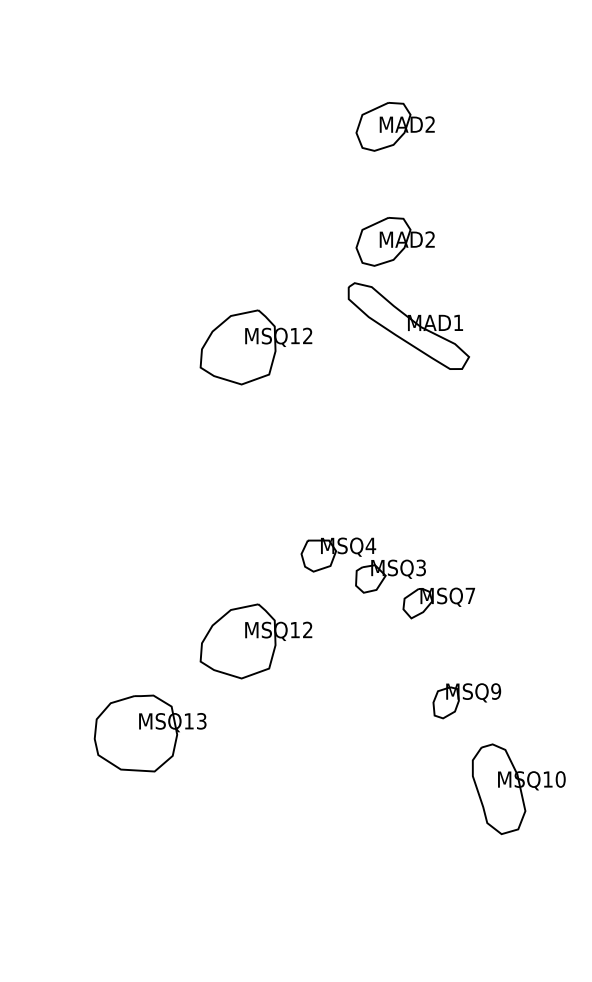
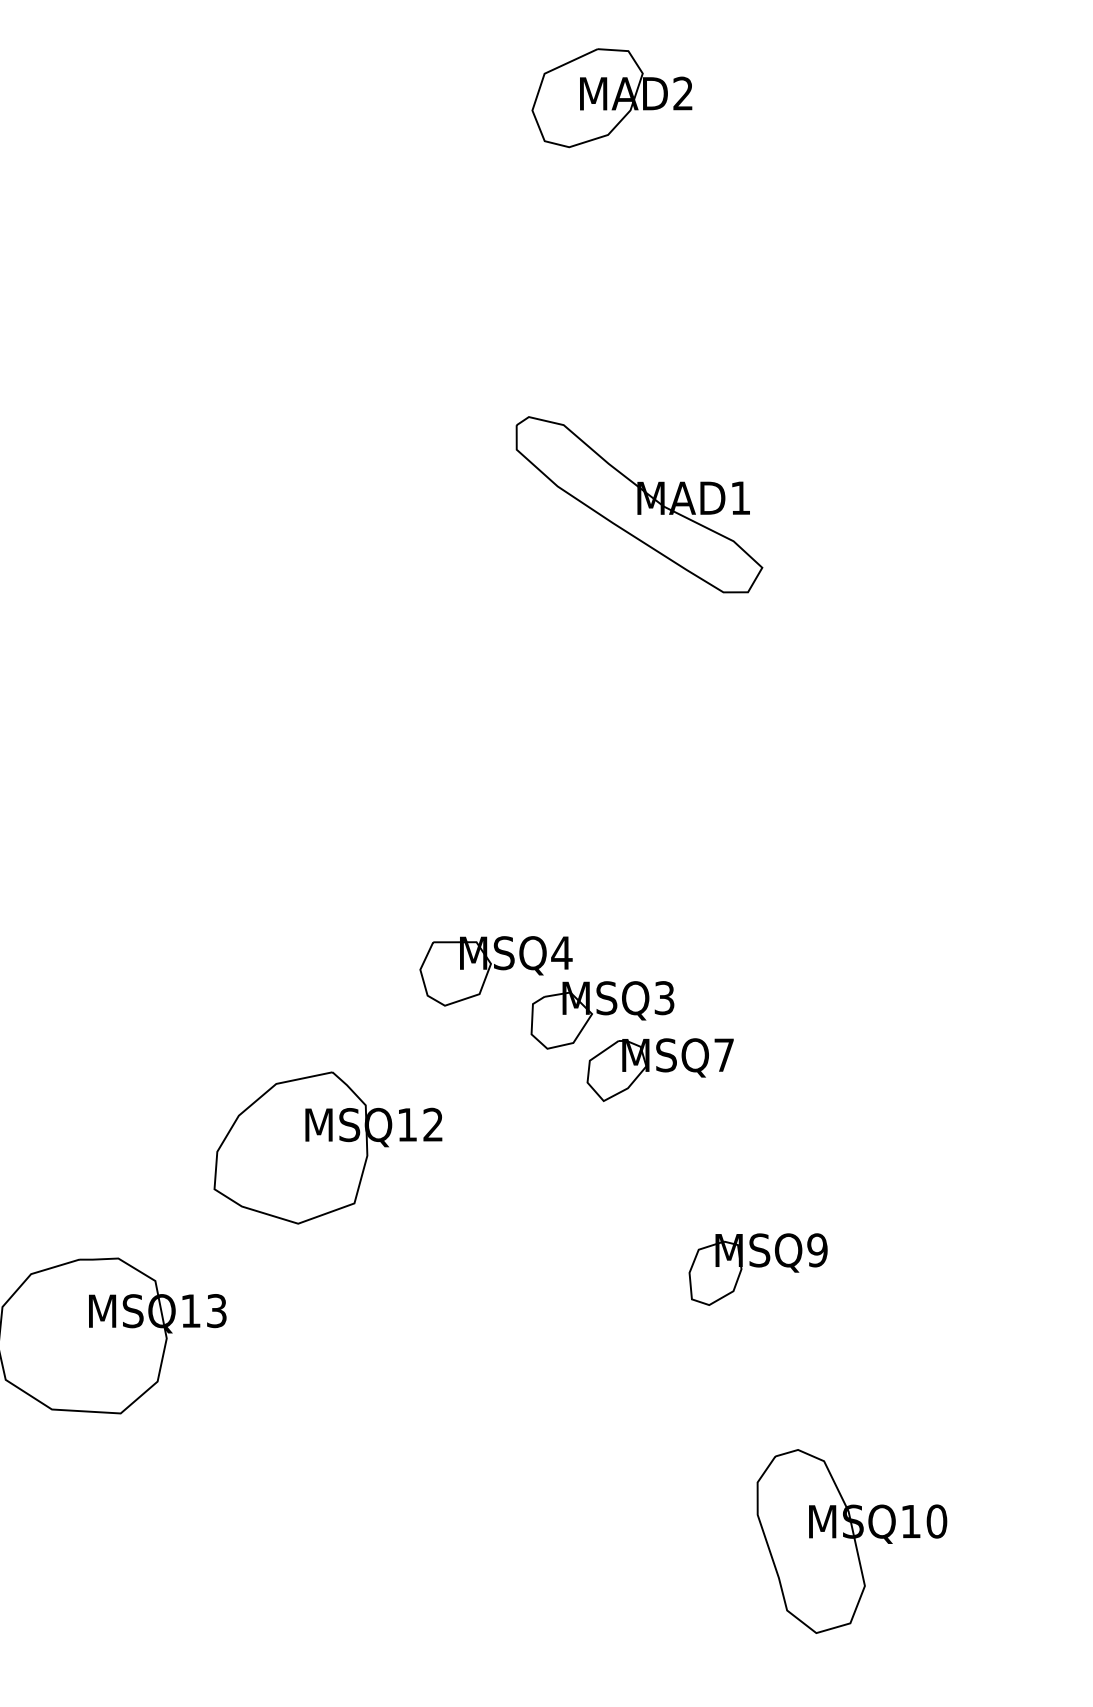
part: (394, 241) -> (610, 332), removed
part: (255, 347) -> (326, 548), removed
part: (438, 603) -> (659, 1070), moved
part: (518, 788) -> (850, 1539), moved

